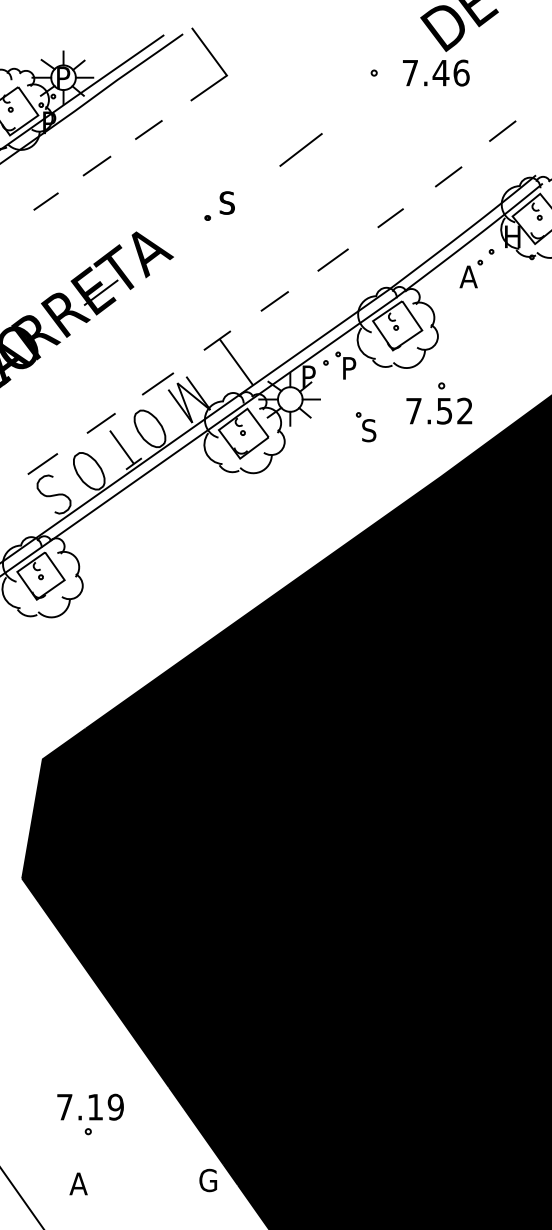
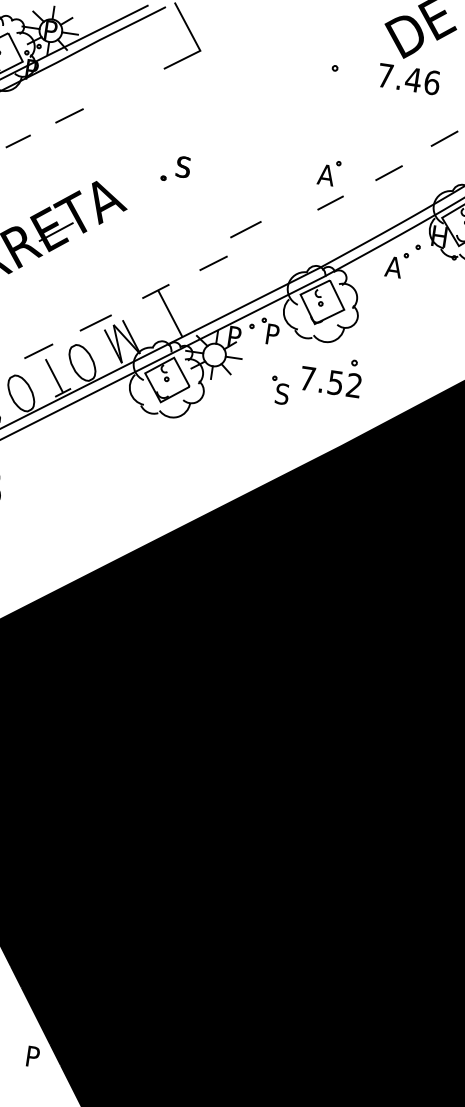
text: (436, 72) -> (409, 78), moved
line: (148, 129) -> (121, 89), removed
line: (300, 149) -> (257, 128), removed
part: (384, 185) -> (329, 172), added
line: (332, 259) -> (245, 229), moved
text: (439, 410) -> (331, 381), moved
text: (208, 1180) -> (34, 1056), G -> P

